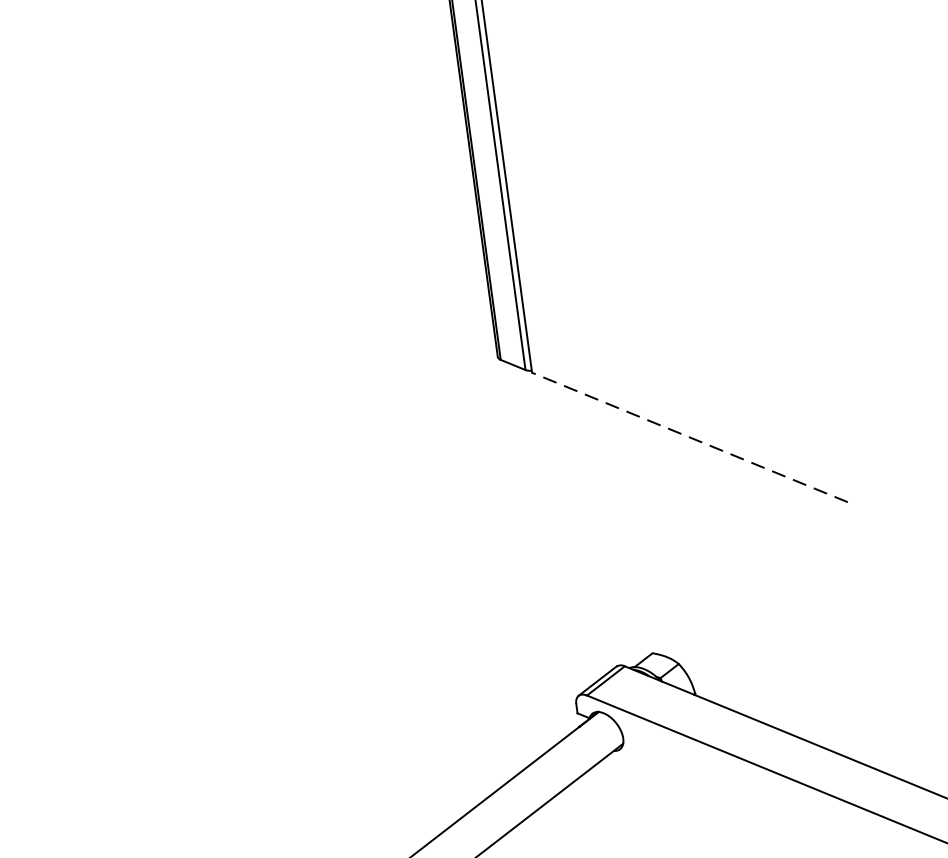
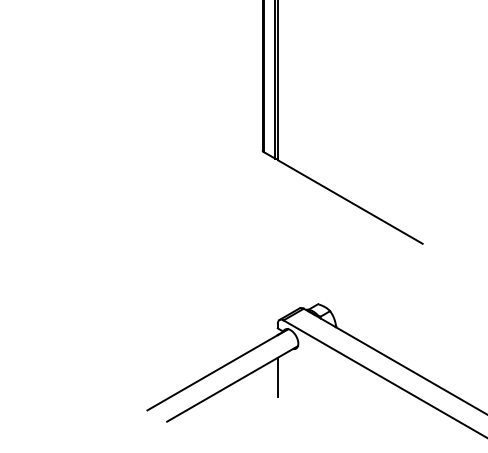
line: (687, 436) -> (349, 201), dashed -> solid
line: (590, 810) -> (277, 376), added

